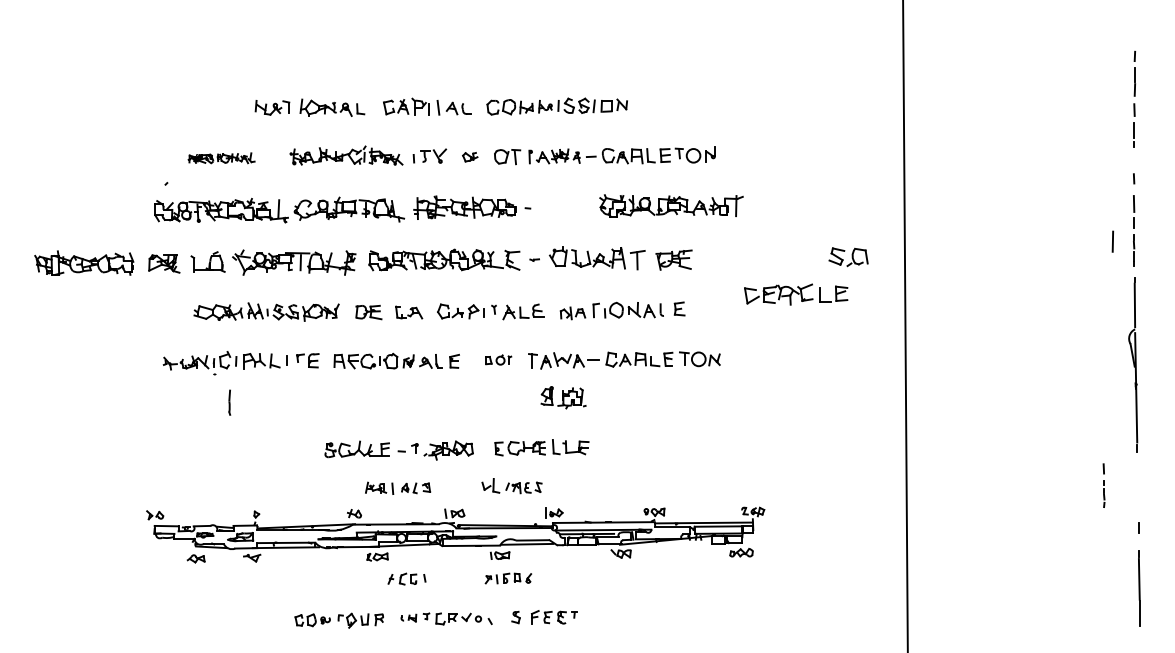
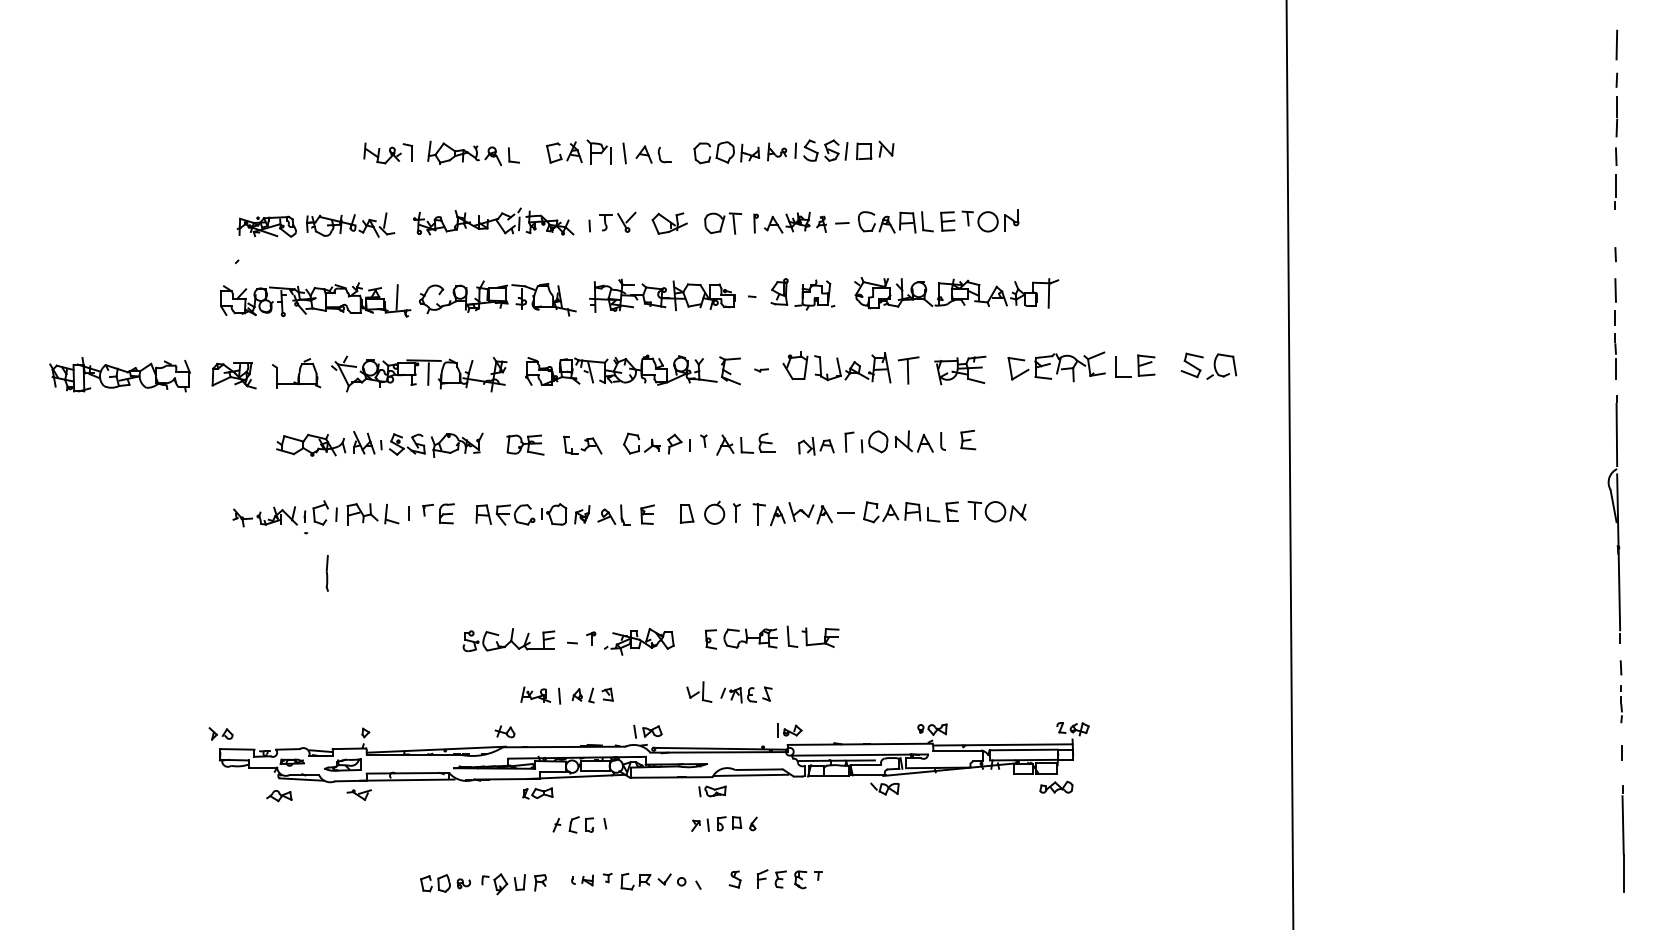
part: (470, 157) -> (670, 224), size x1.67
part: (221, 158) -> (315, 225), size x1.67
line: (1112, 241) -> (1616, 44), moved
part: (796, 294) -> (1082, 366), moved
part: (498, 359) -> (710, 512), size x1.67
part: (563, 397) -> (802, 294), moved
part: (1103, 485) -> (1620, 691), moved

